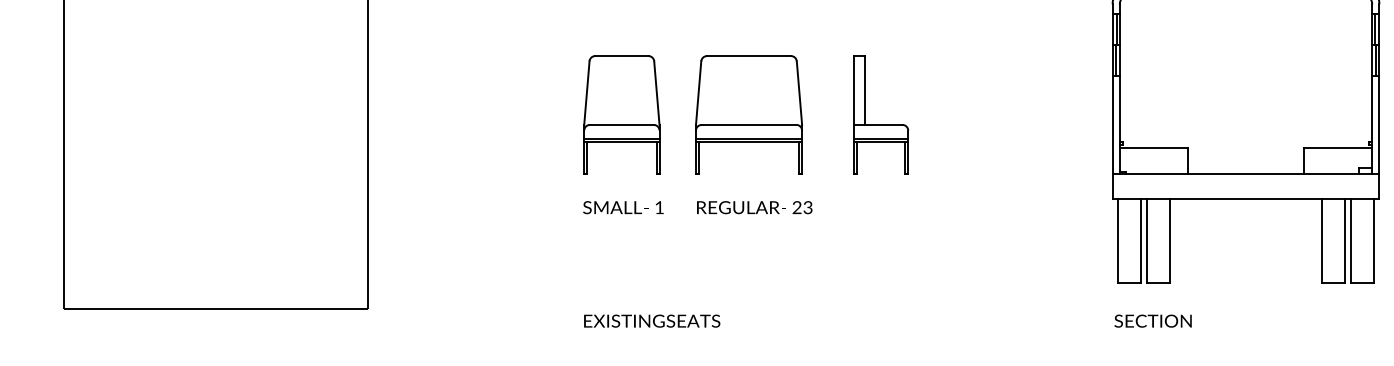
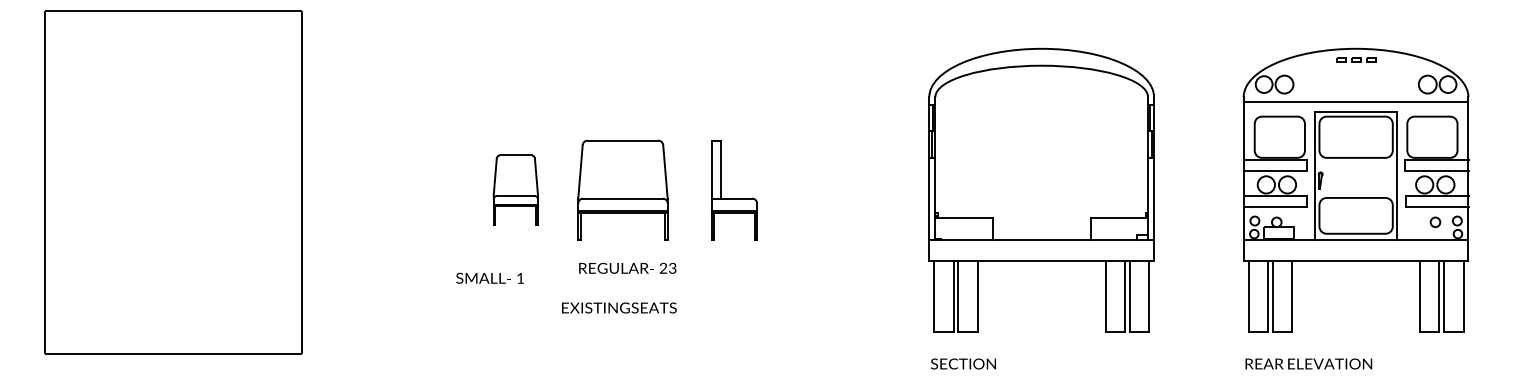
part: (621, 114) -> (515, 189), size x0.7
text: (622, 206) -> (489, 277), moved
text: (652, 320) -> (619, 307), moved

